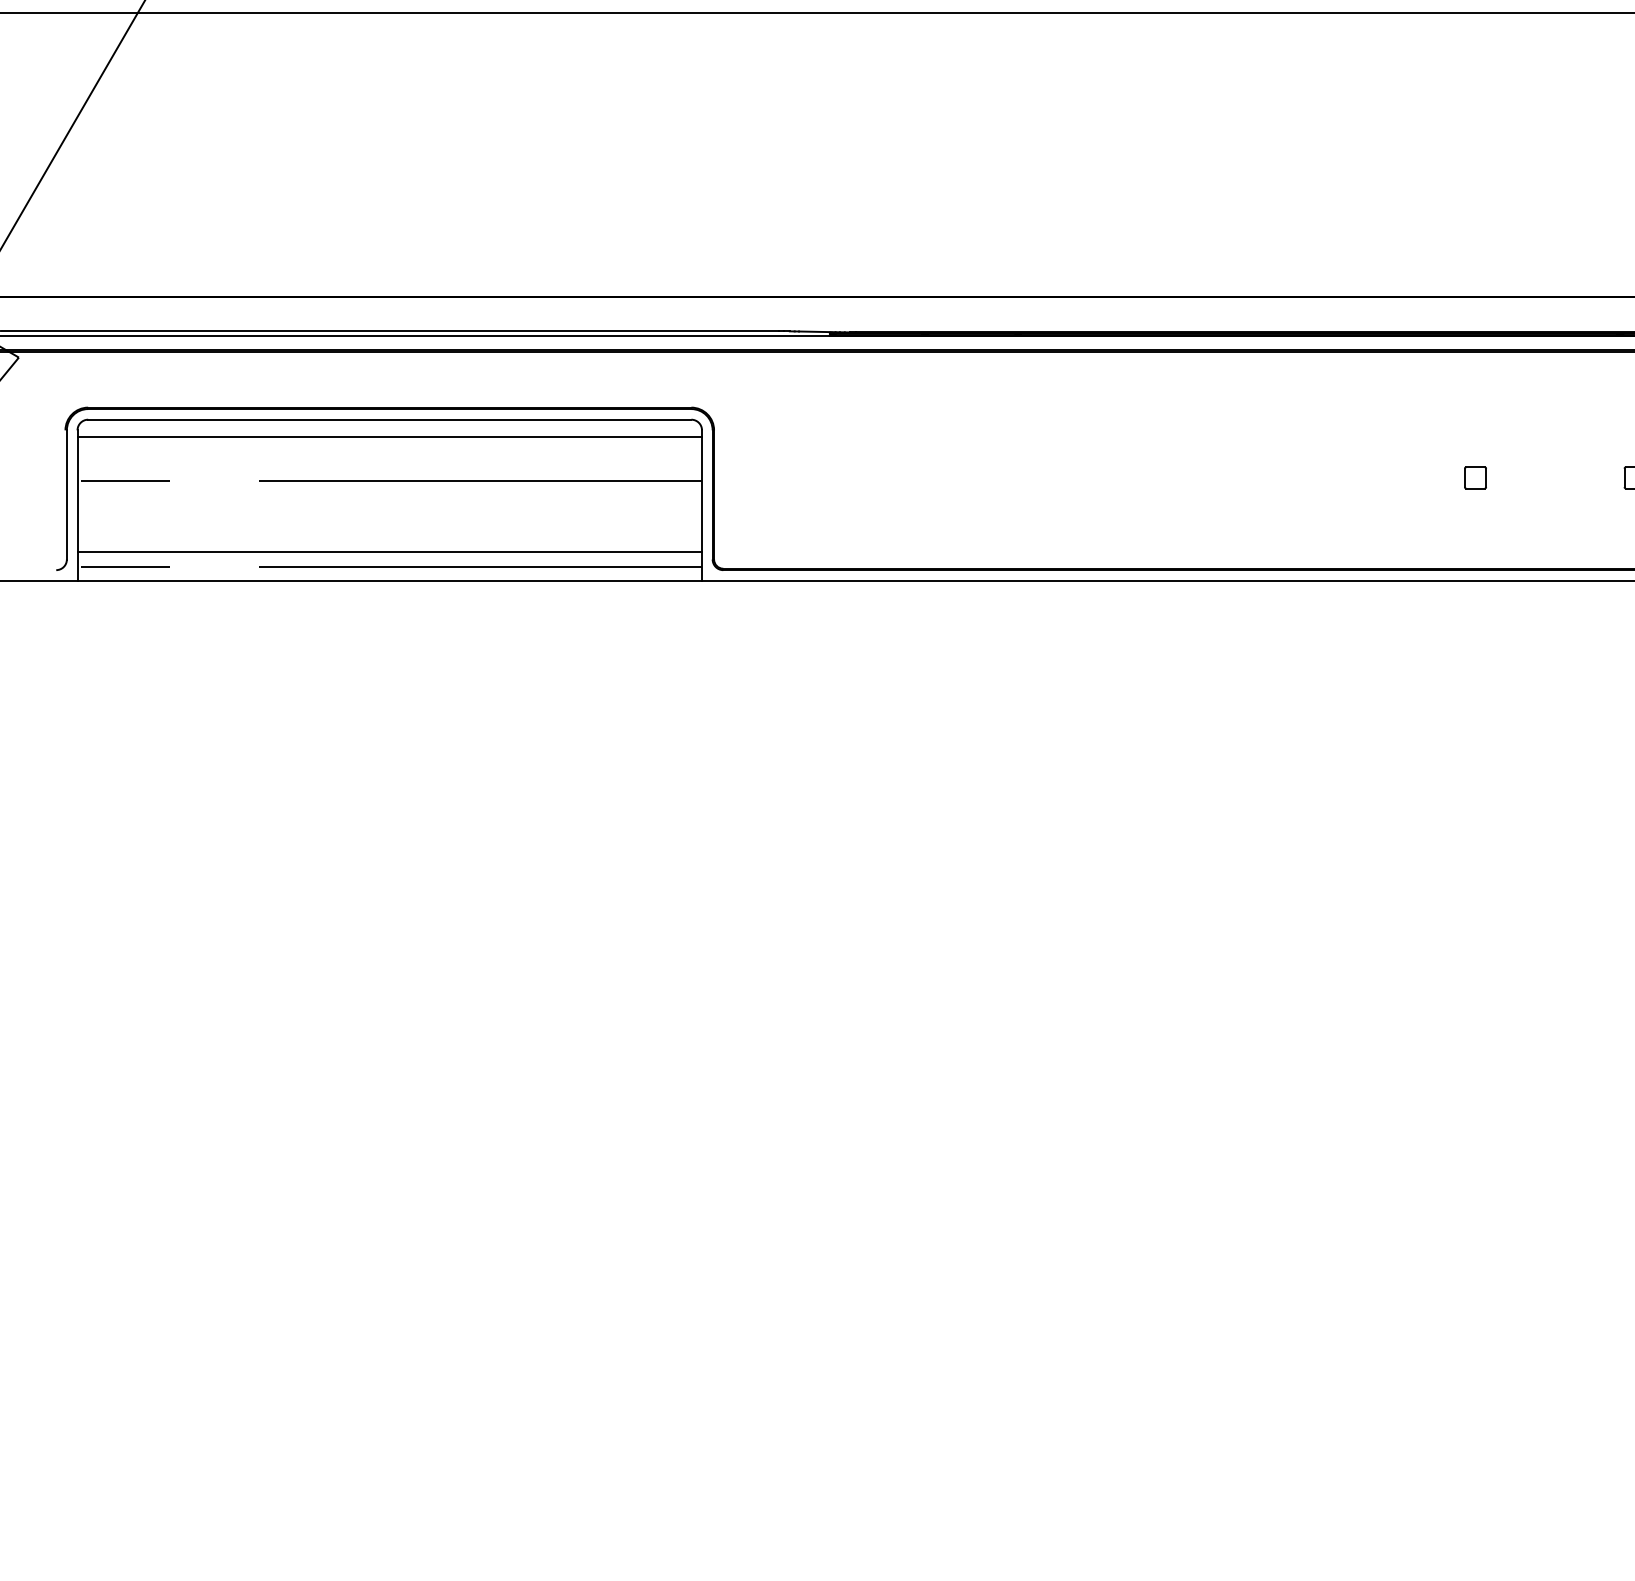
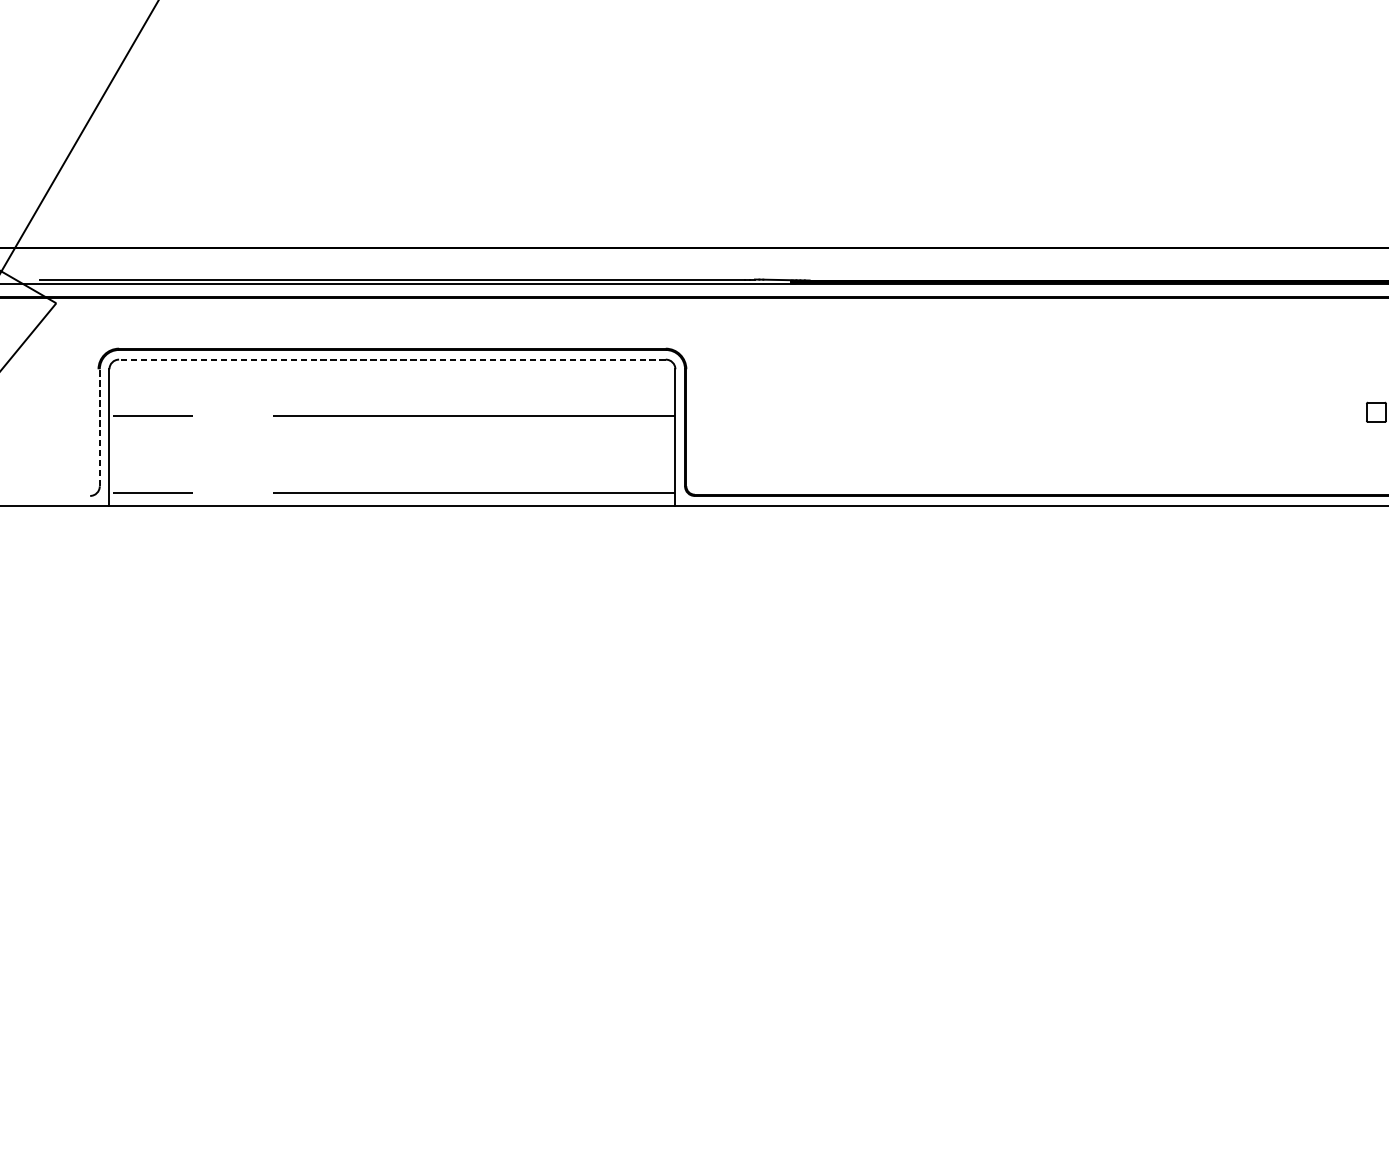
line: (389, 419) -> (392, 359), solid -> dashed
line: (389, 437) -> (392, 375), removed
line: (66, 494) -> (99, 427), solid -> dashed
line: (389, 552) -> (392, 479), removed

